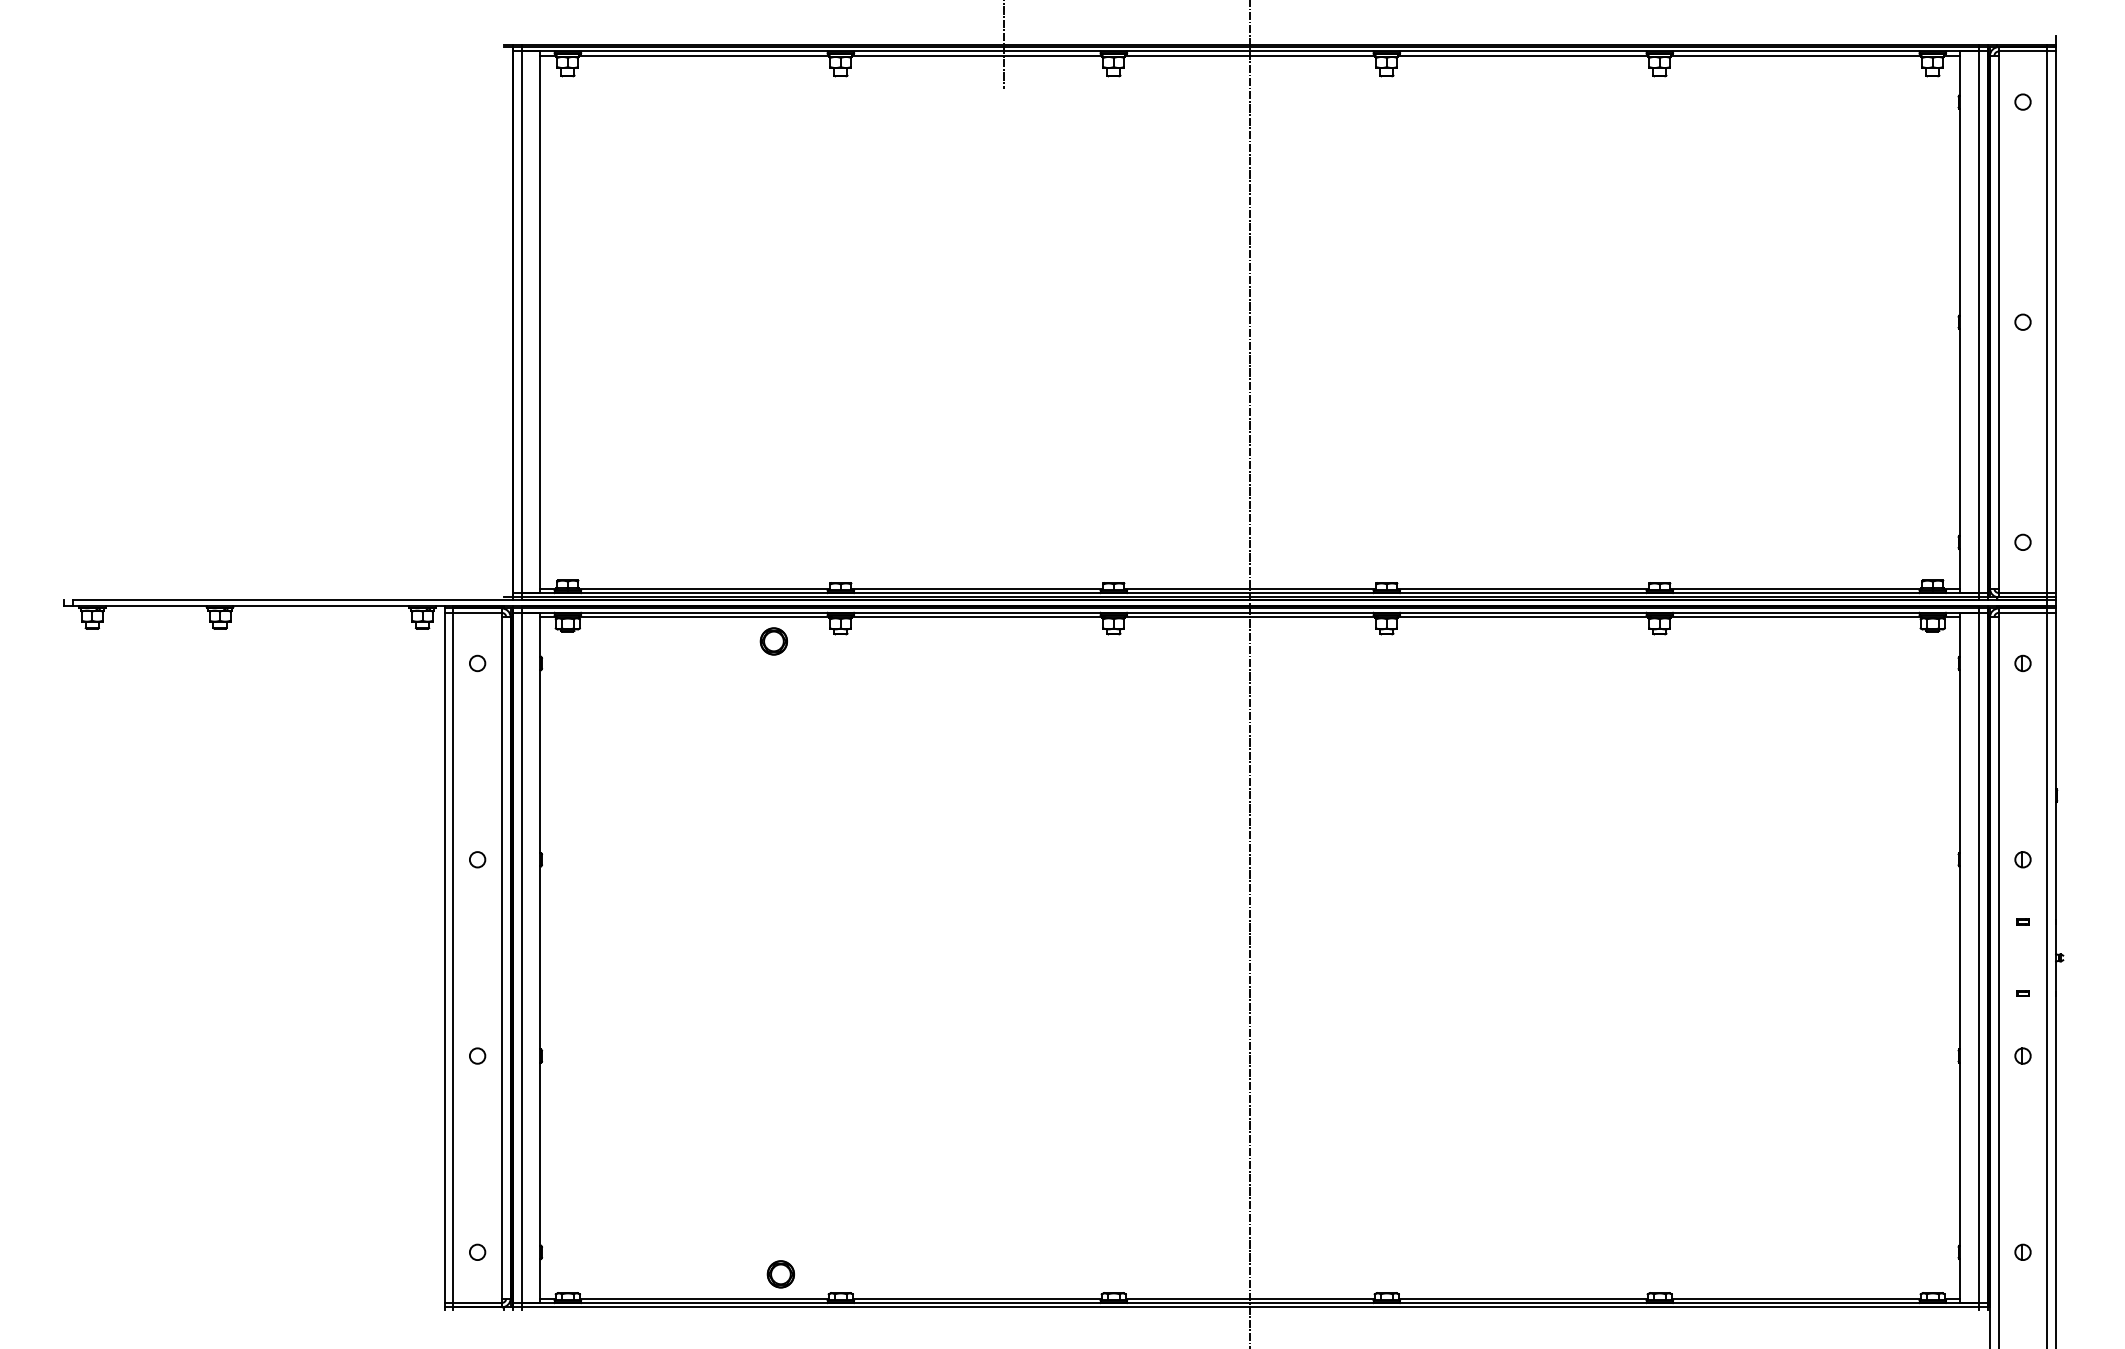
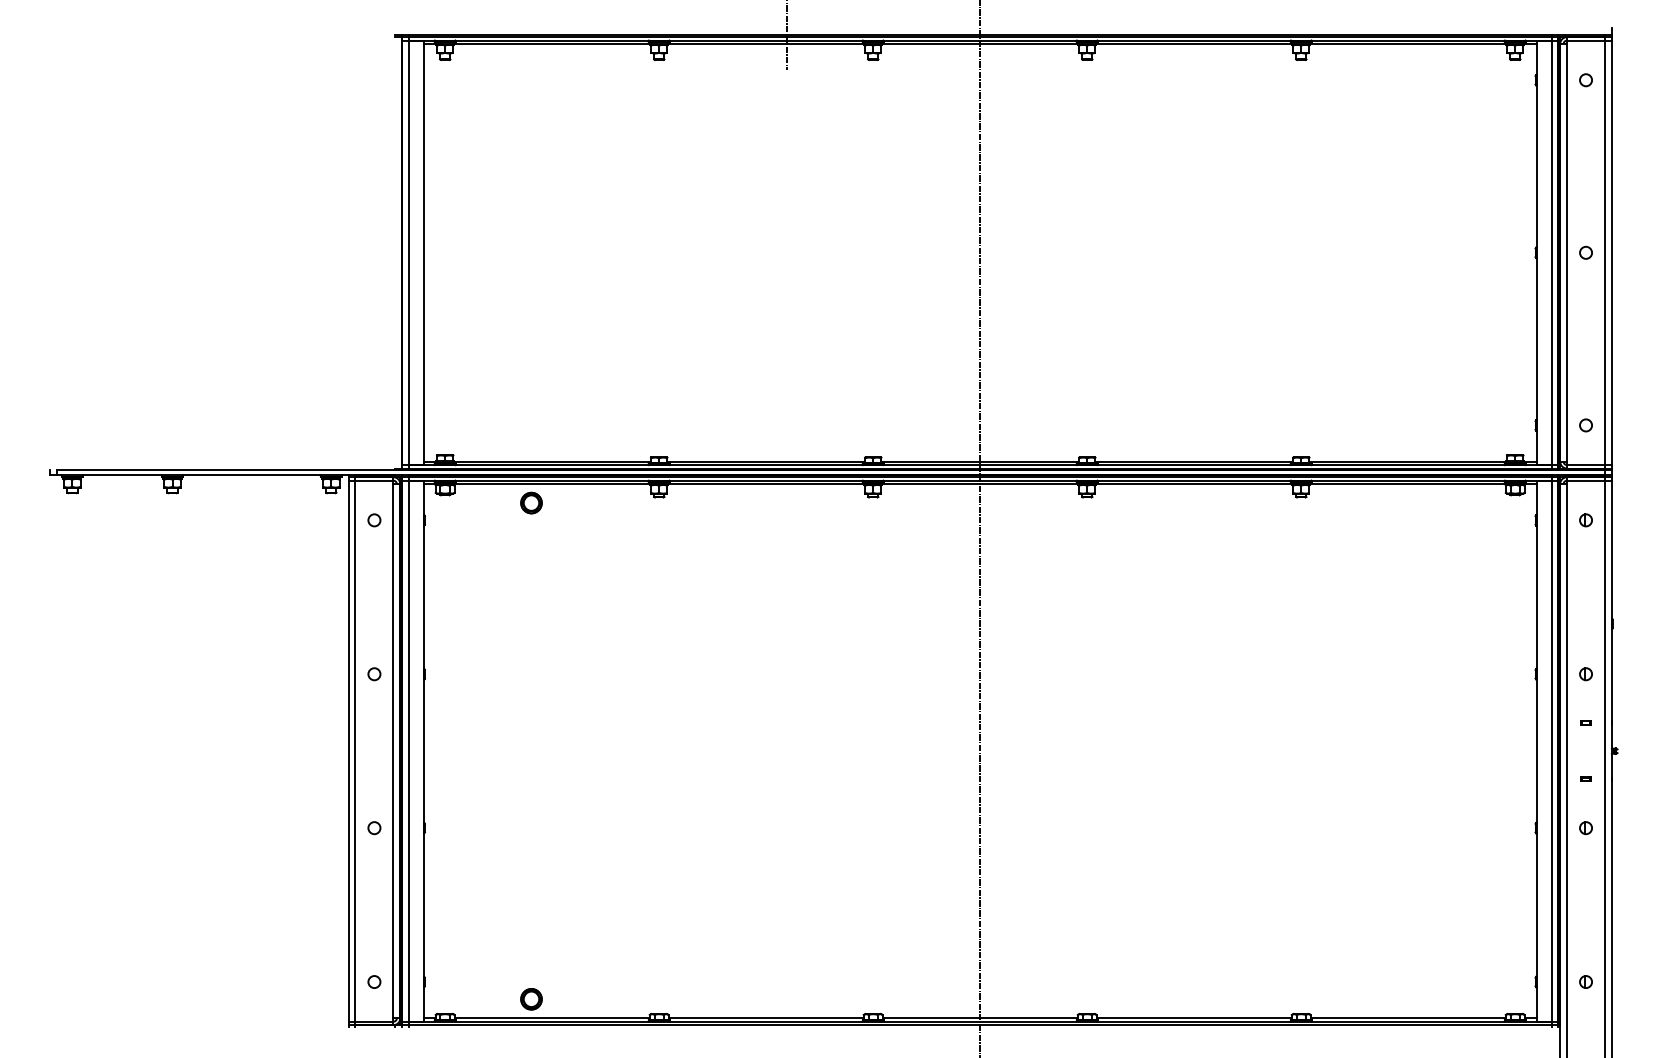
part: (773, 641) -> (531, 503), moved
part: (780, 1274) -> (531, 999), moved

